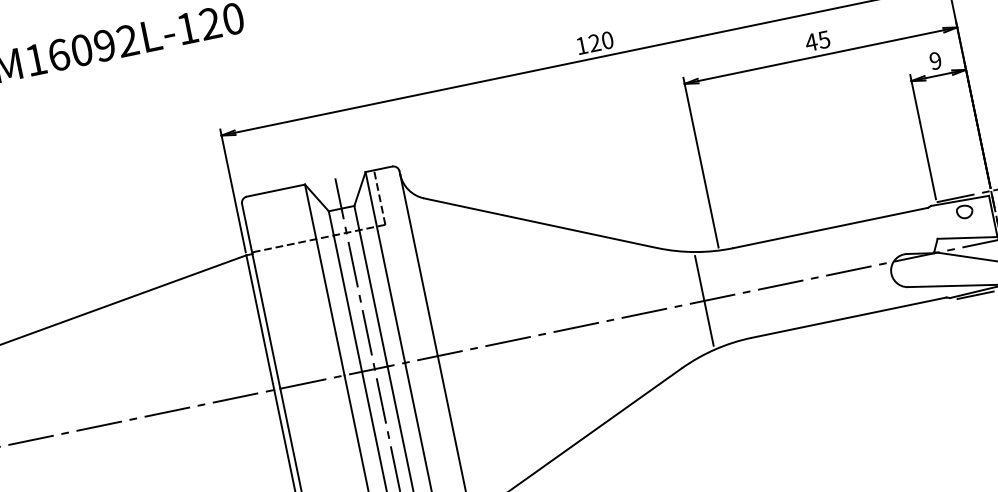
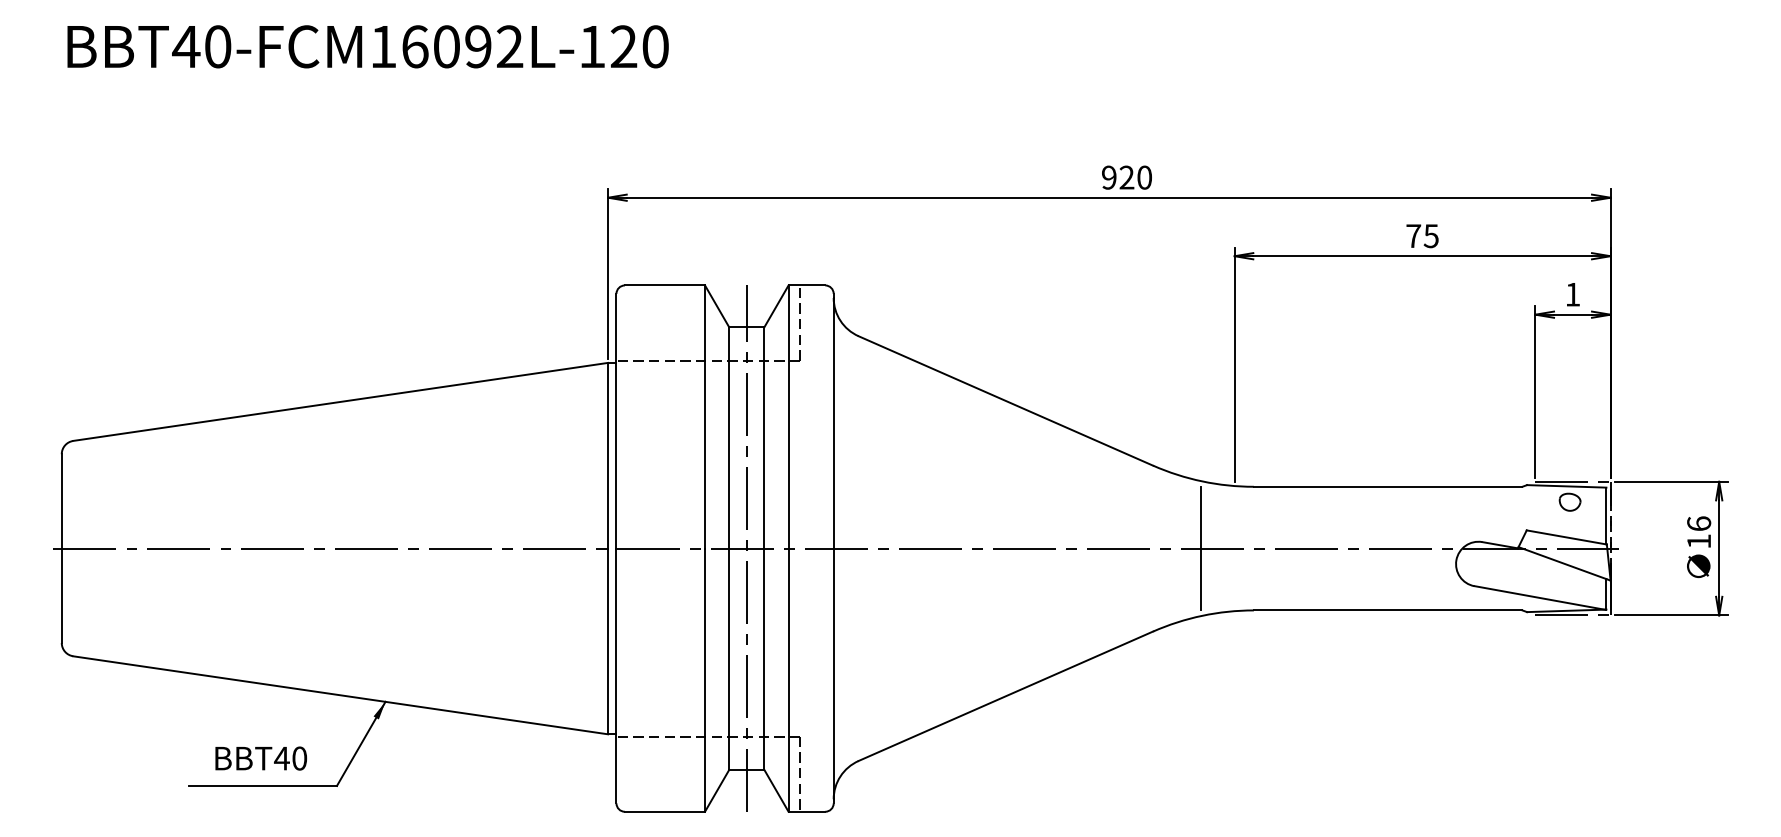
text: (811, 42) -> (1413, 235), 45 -> 75
text: (582, 45) -> (1109, 177), 120 -> 920
text: (935, 60) -> (1572, 294), 9 -> 1

